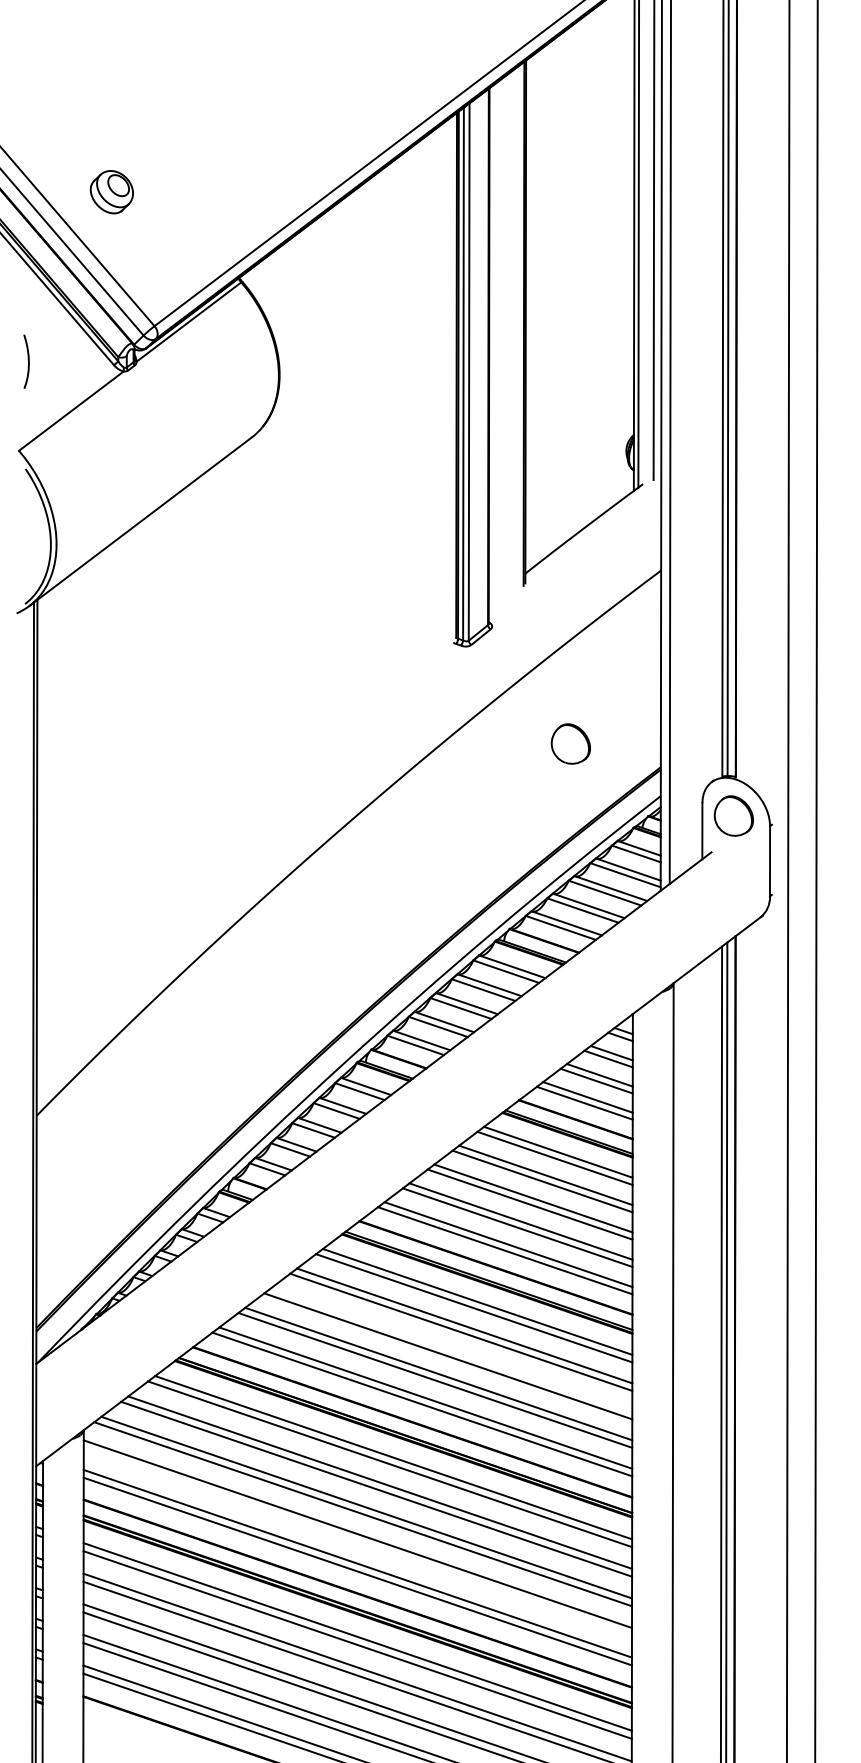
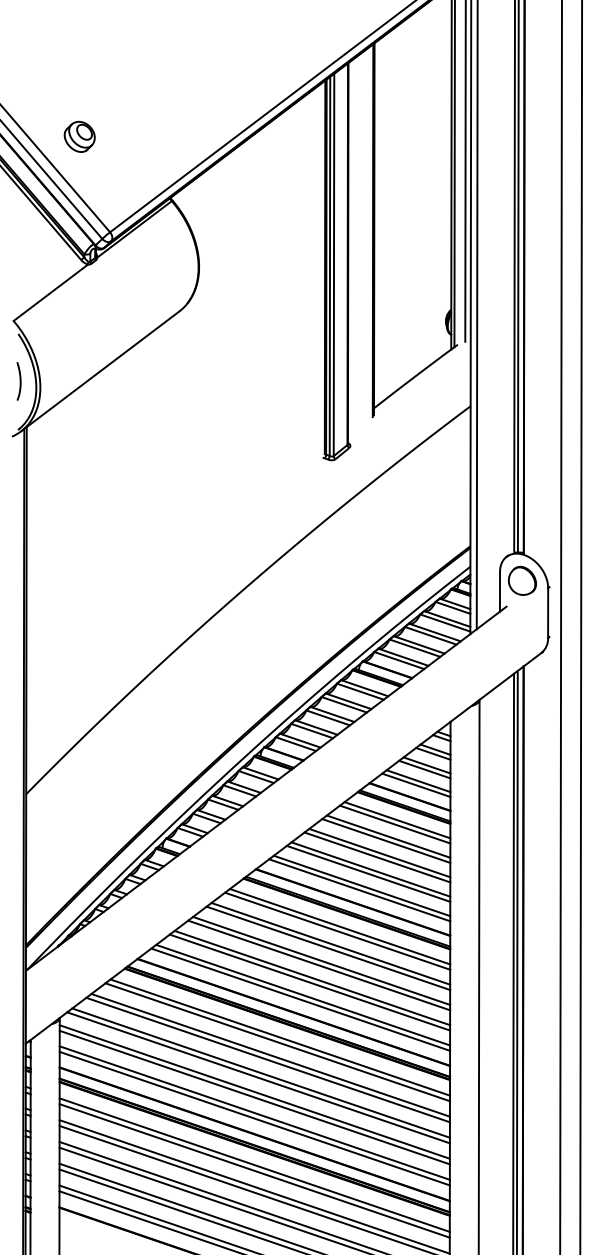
curve: (27, 360) -> (19, 380), moved
part: (570, 743) -> (406, 529), removed
line: (451, 1349) -> (321, 960), added
line: (357, 1541) -> (254, 1097), added

